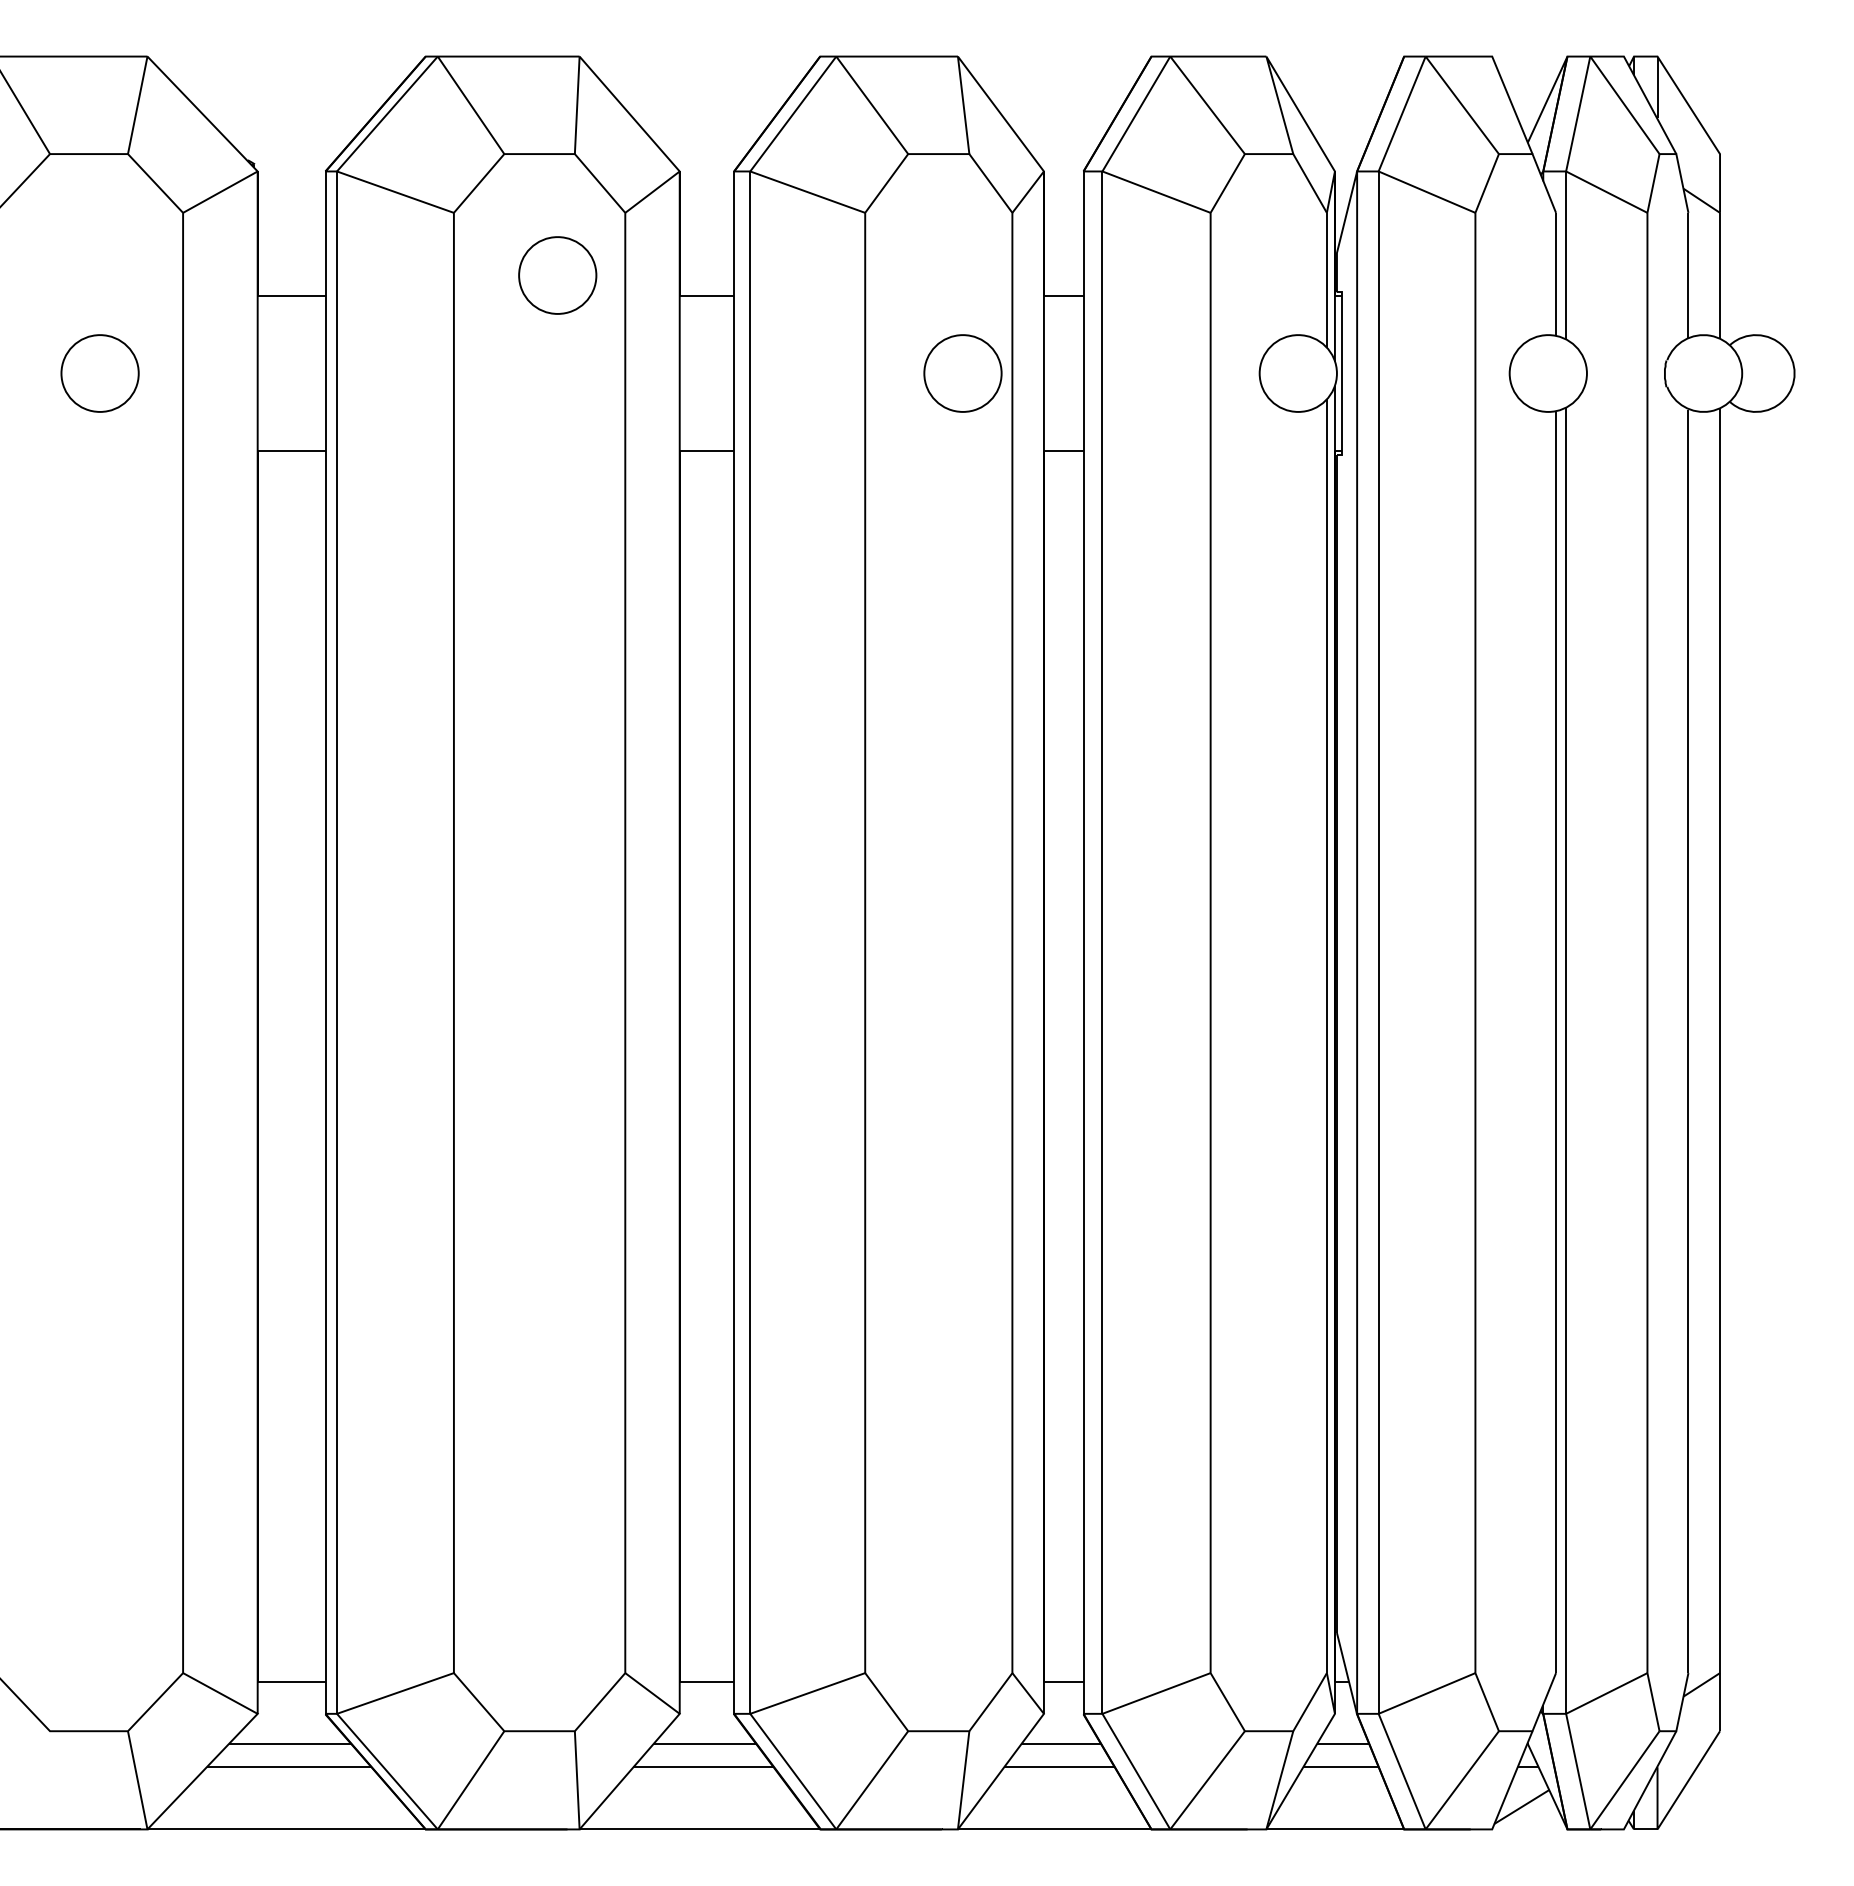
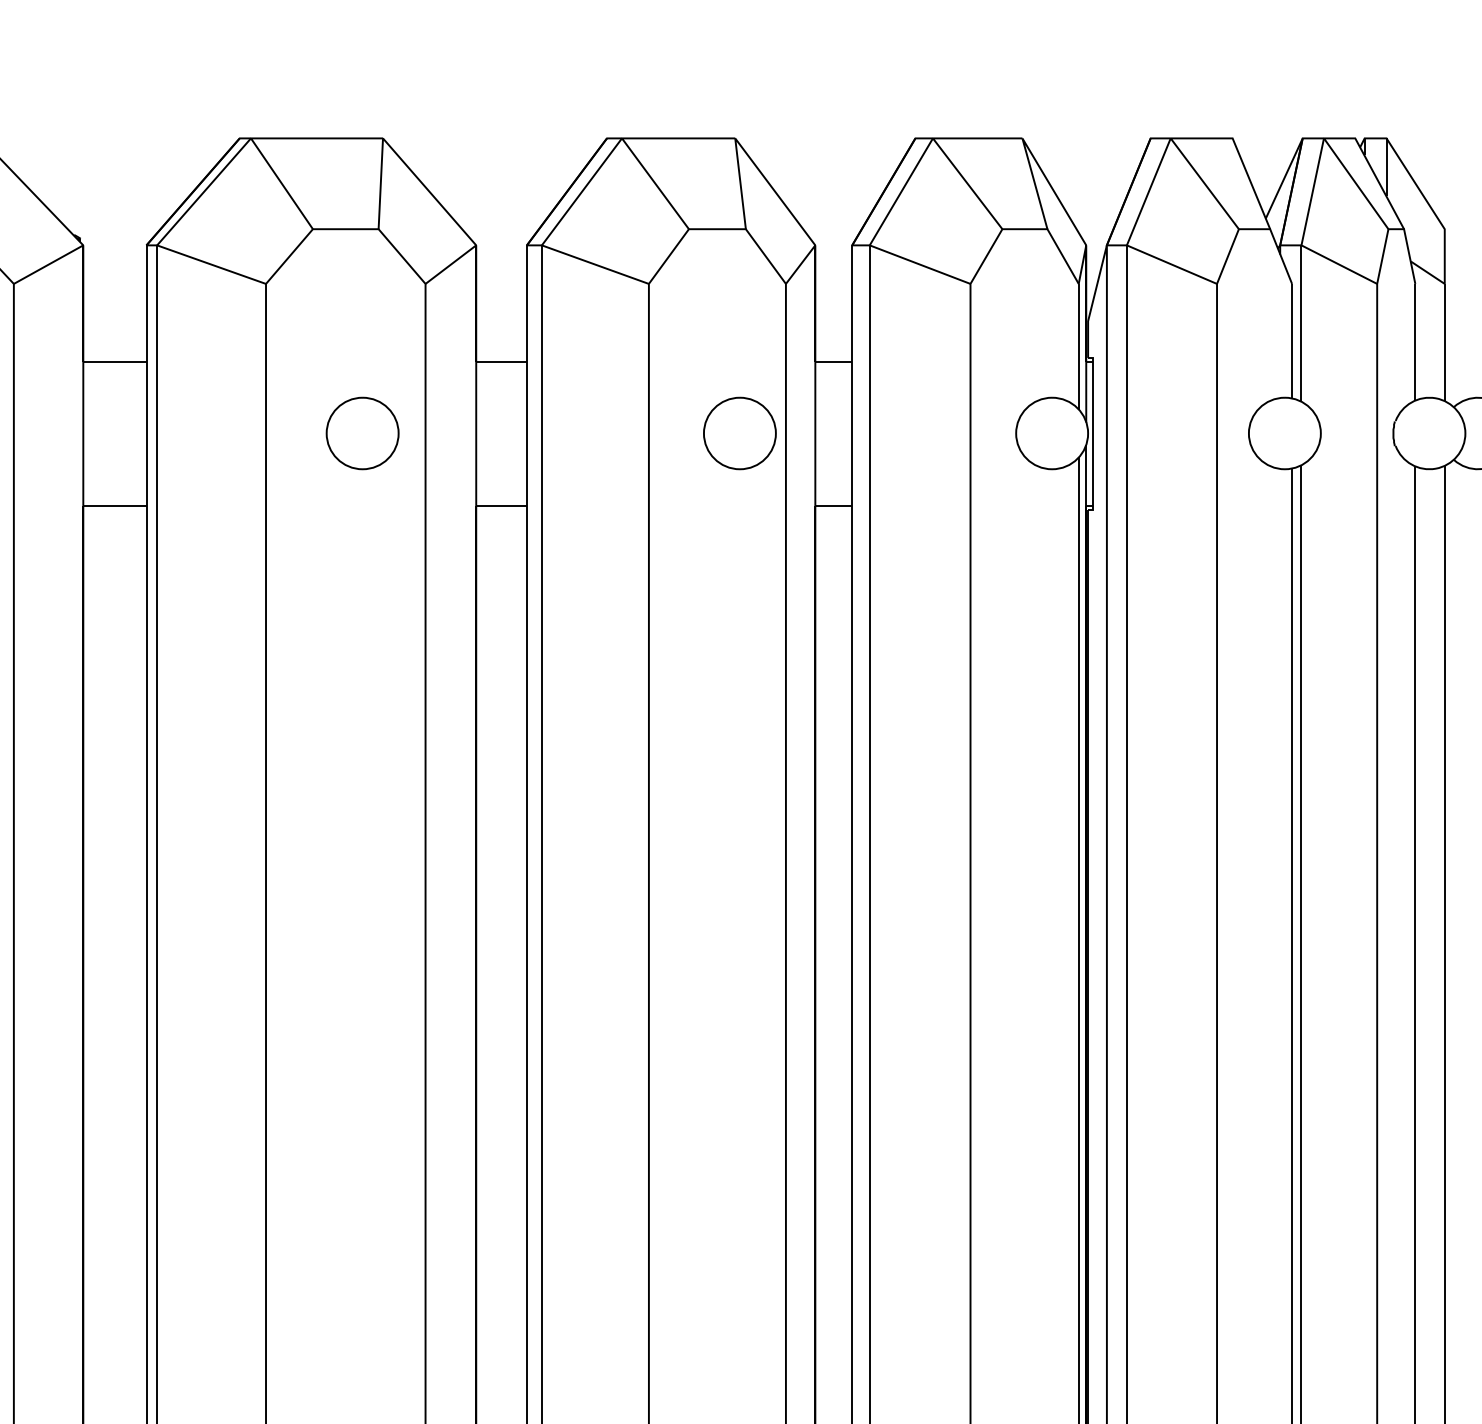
part: (557, 275) -> (362, 433), moved

